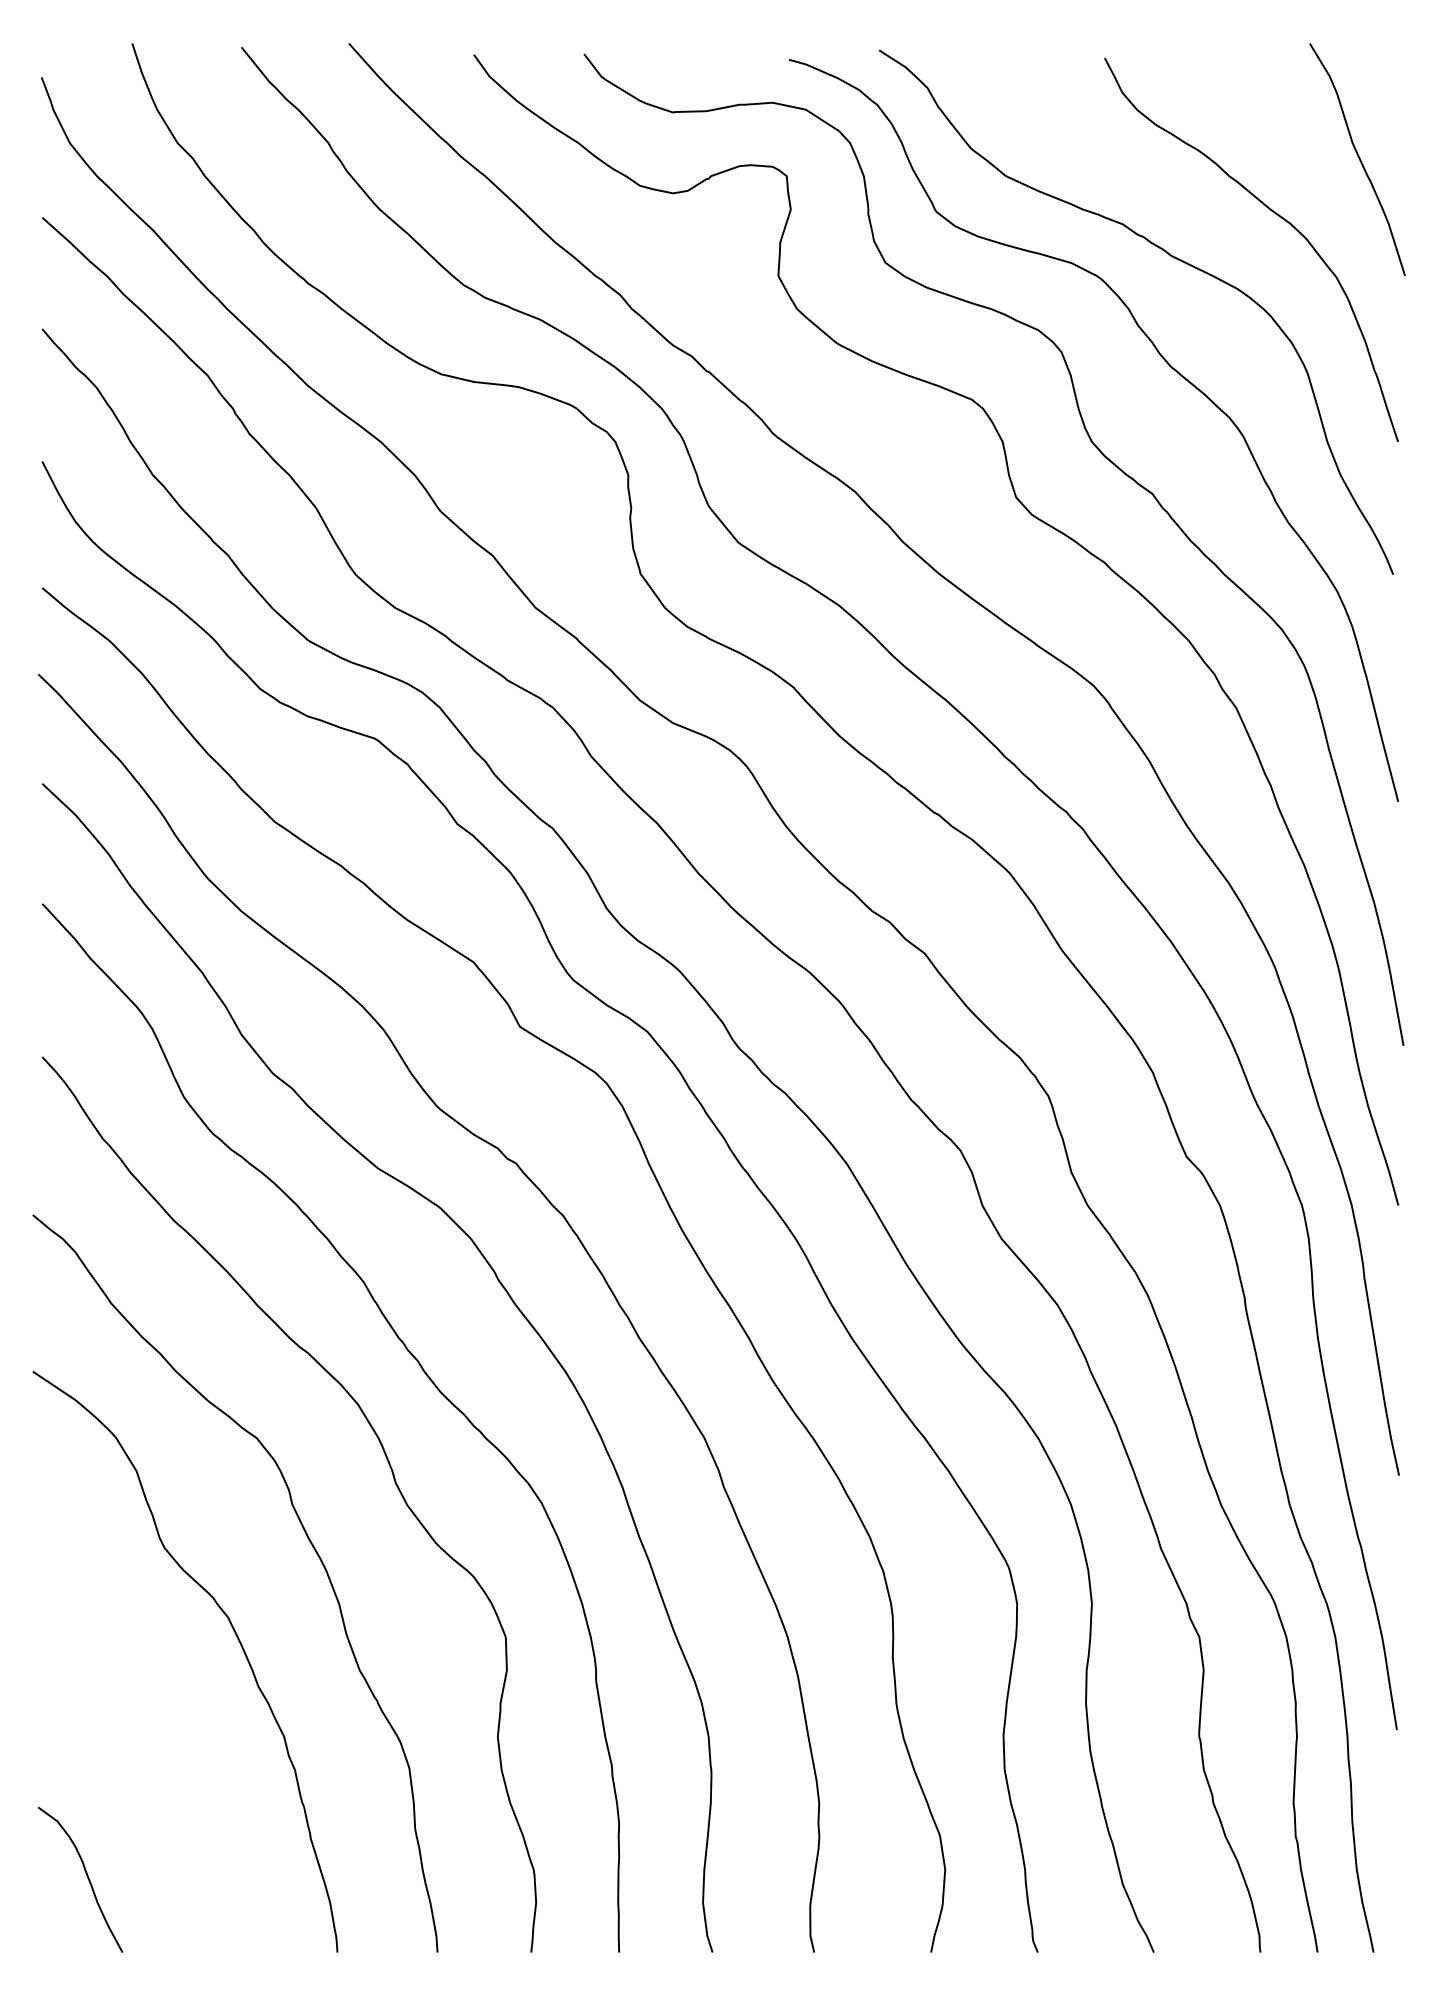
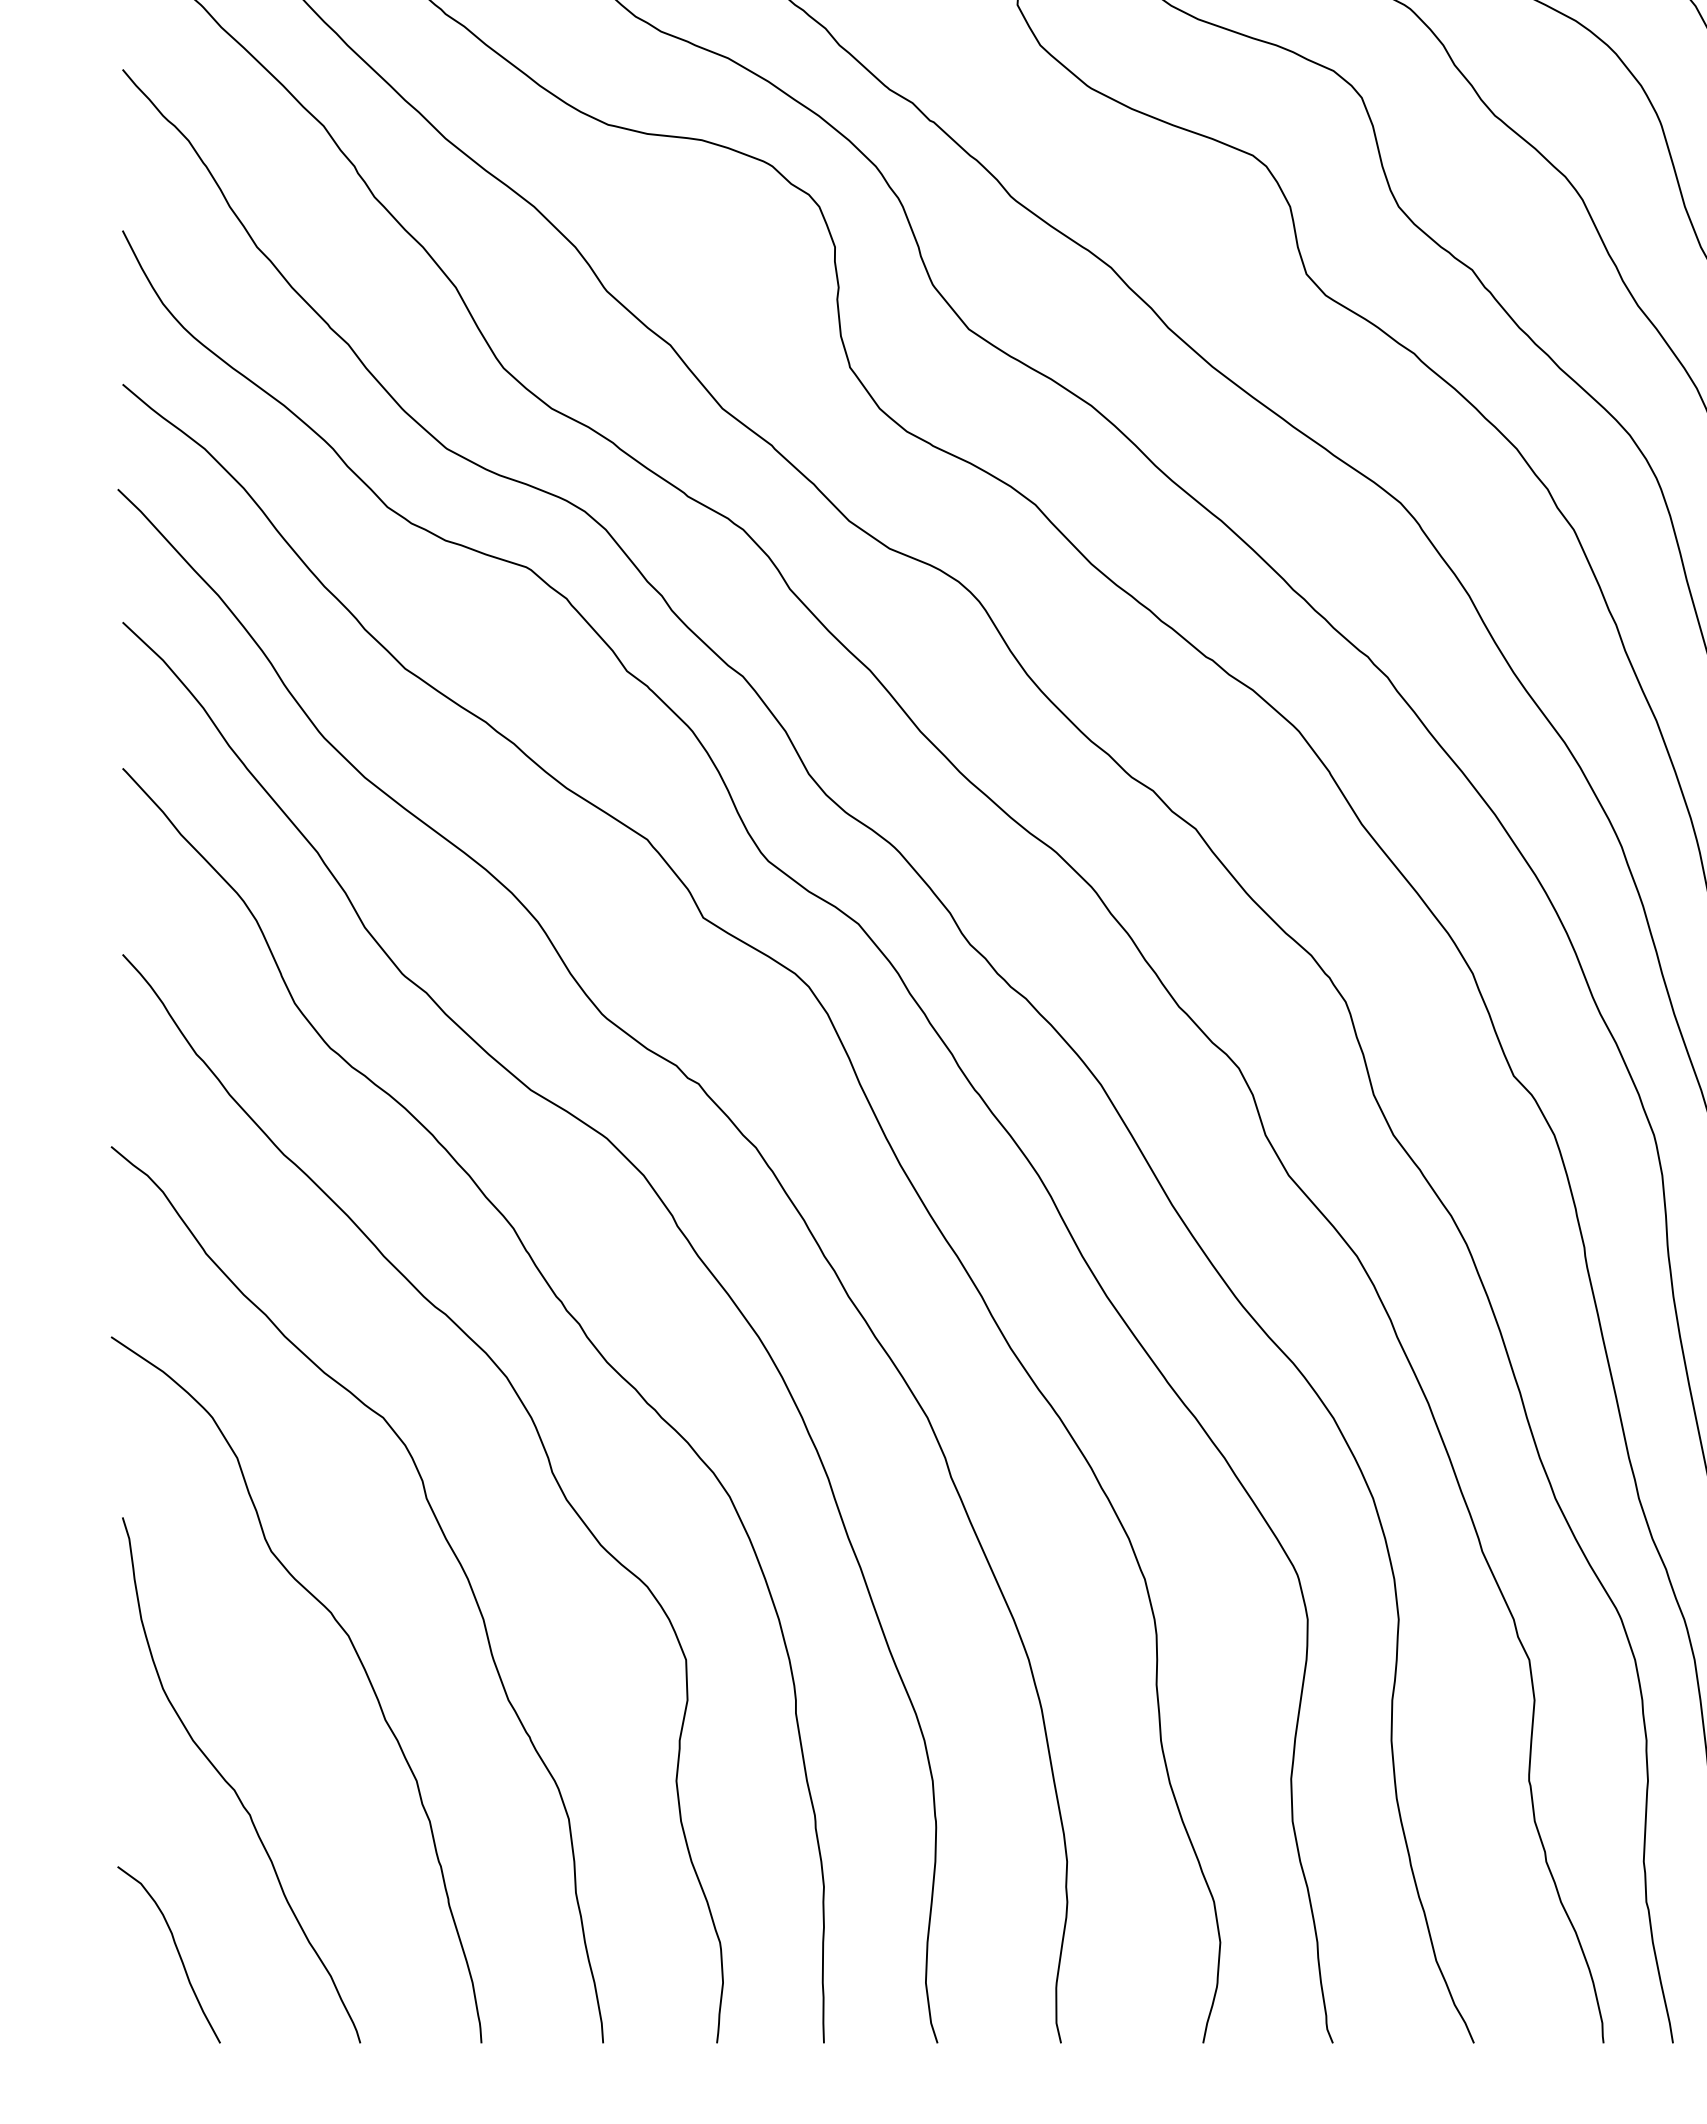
curve: (133, 1742) -> (233, 1787), added

